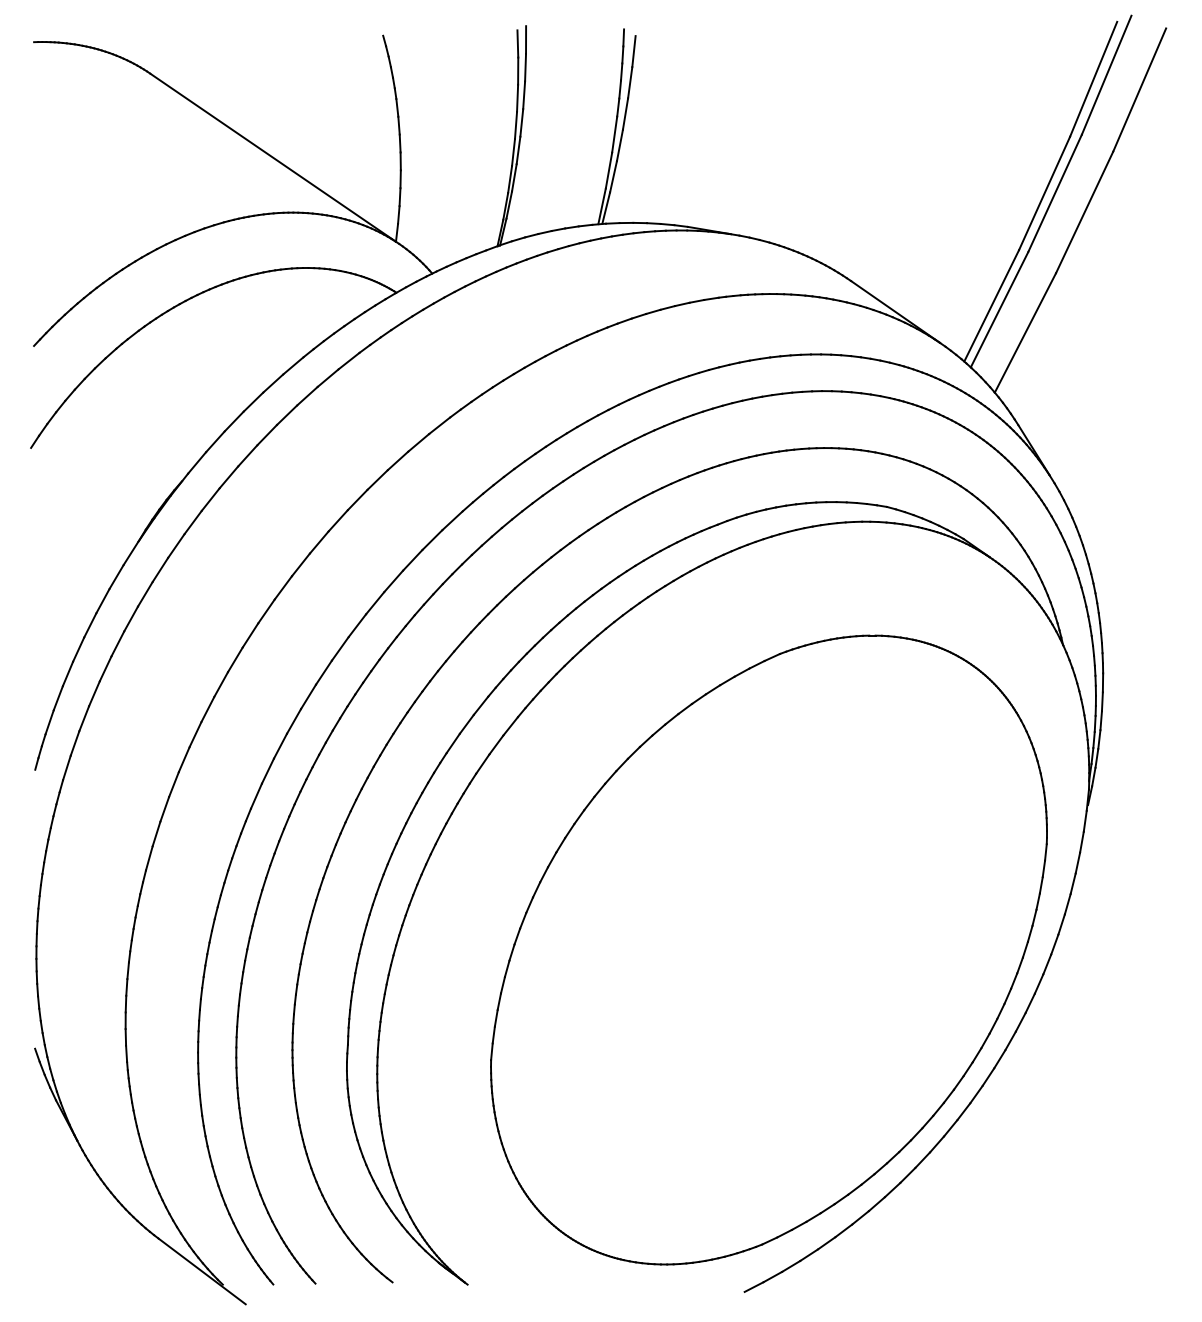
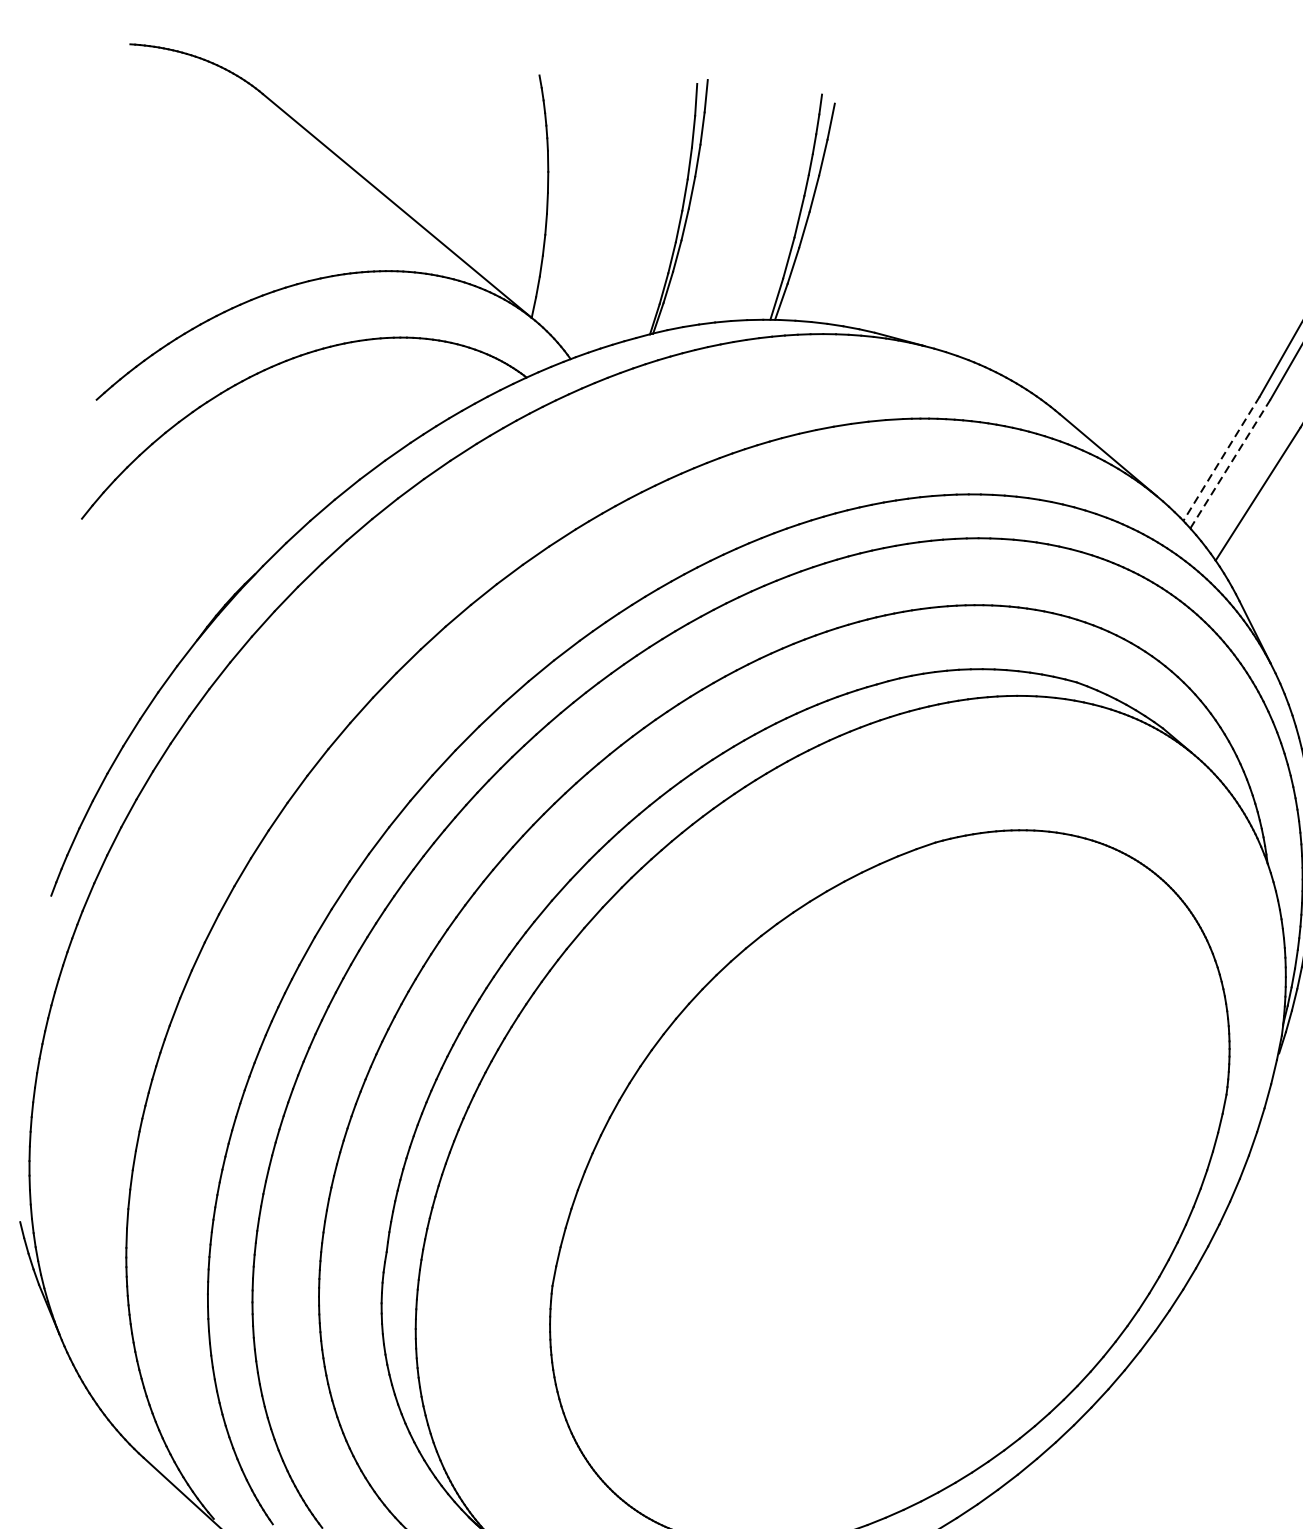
line: (991, 306) -> (1221, 459), solid -> dashed
line: (999, 309) -> (1230, 463), solid -> dashed

